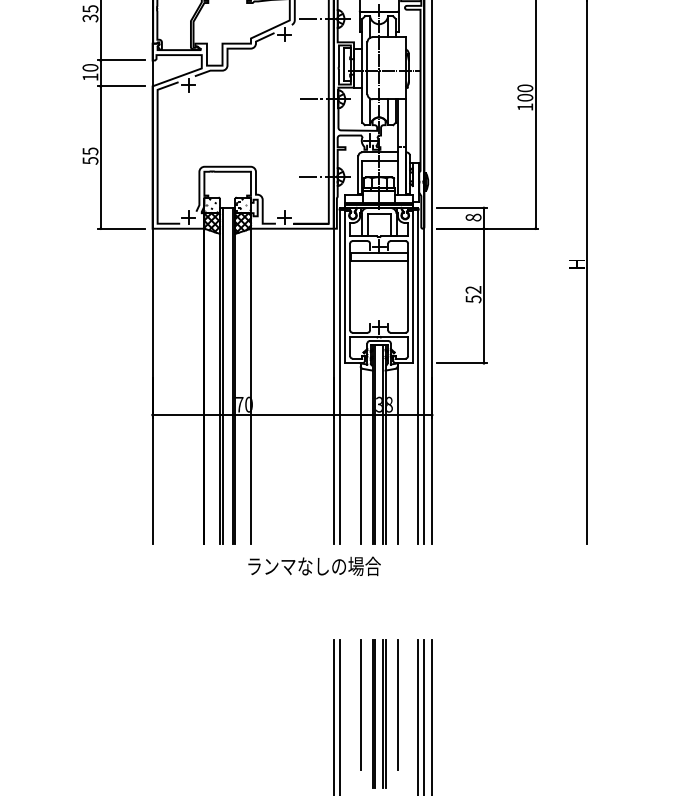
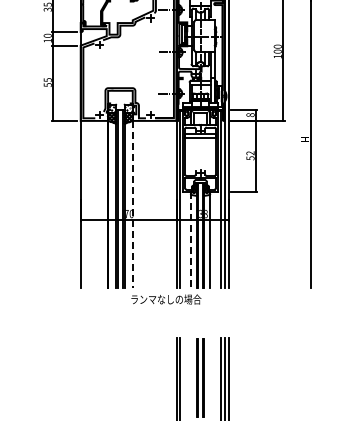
line: (250, 386) -> (132, 204), solid -> dashed
line: (360, 454) -> (190, 240), solid -> dashed
line: (360, 704) -> (190, 372), removed
line: (397, 704) -> (210, 372), removed

